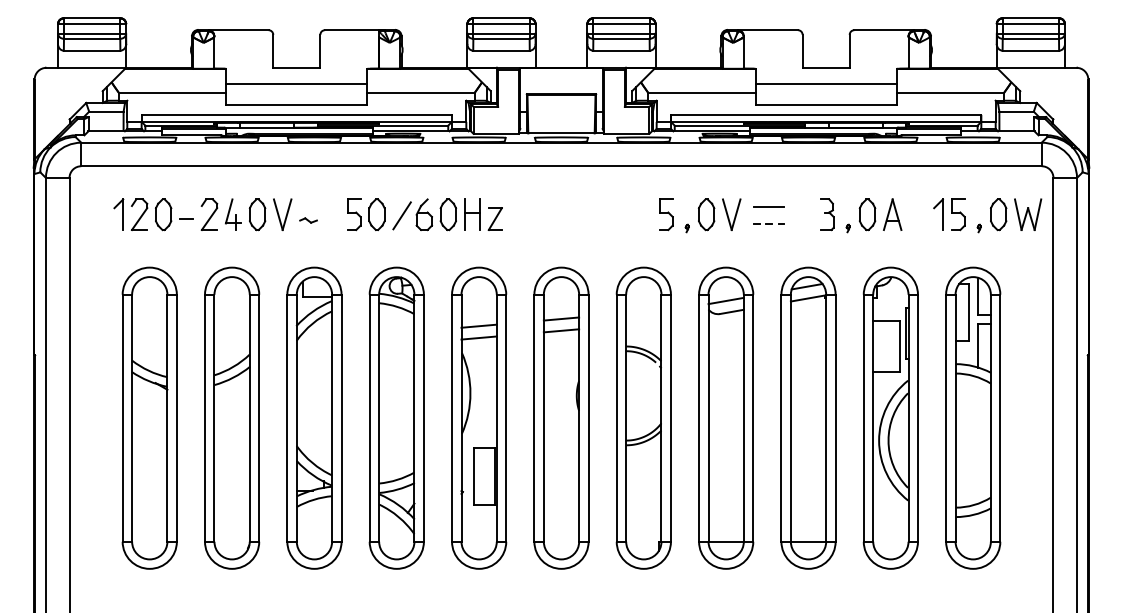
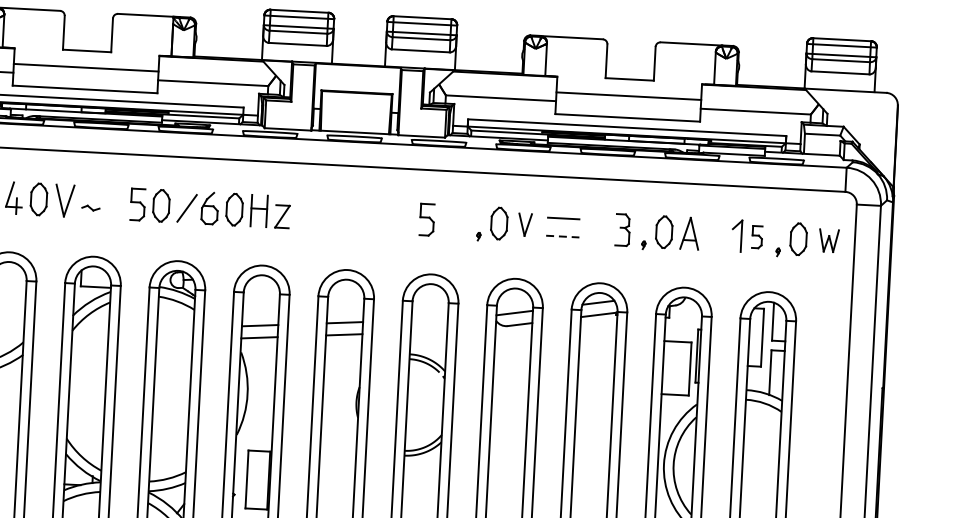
part: (666, 214) -> (427, 219), moved
part: (731, 214) -> (524, 224), size x0.7
part: (958, 214) -> (757, 236), size x0.7
part: (1028, 214) -> (829, 240), size x0.7

